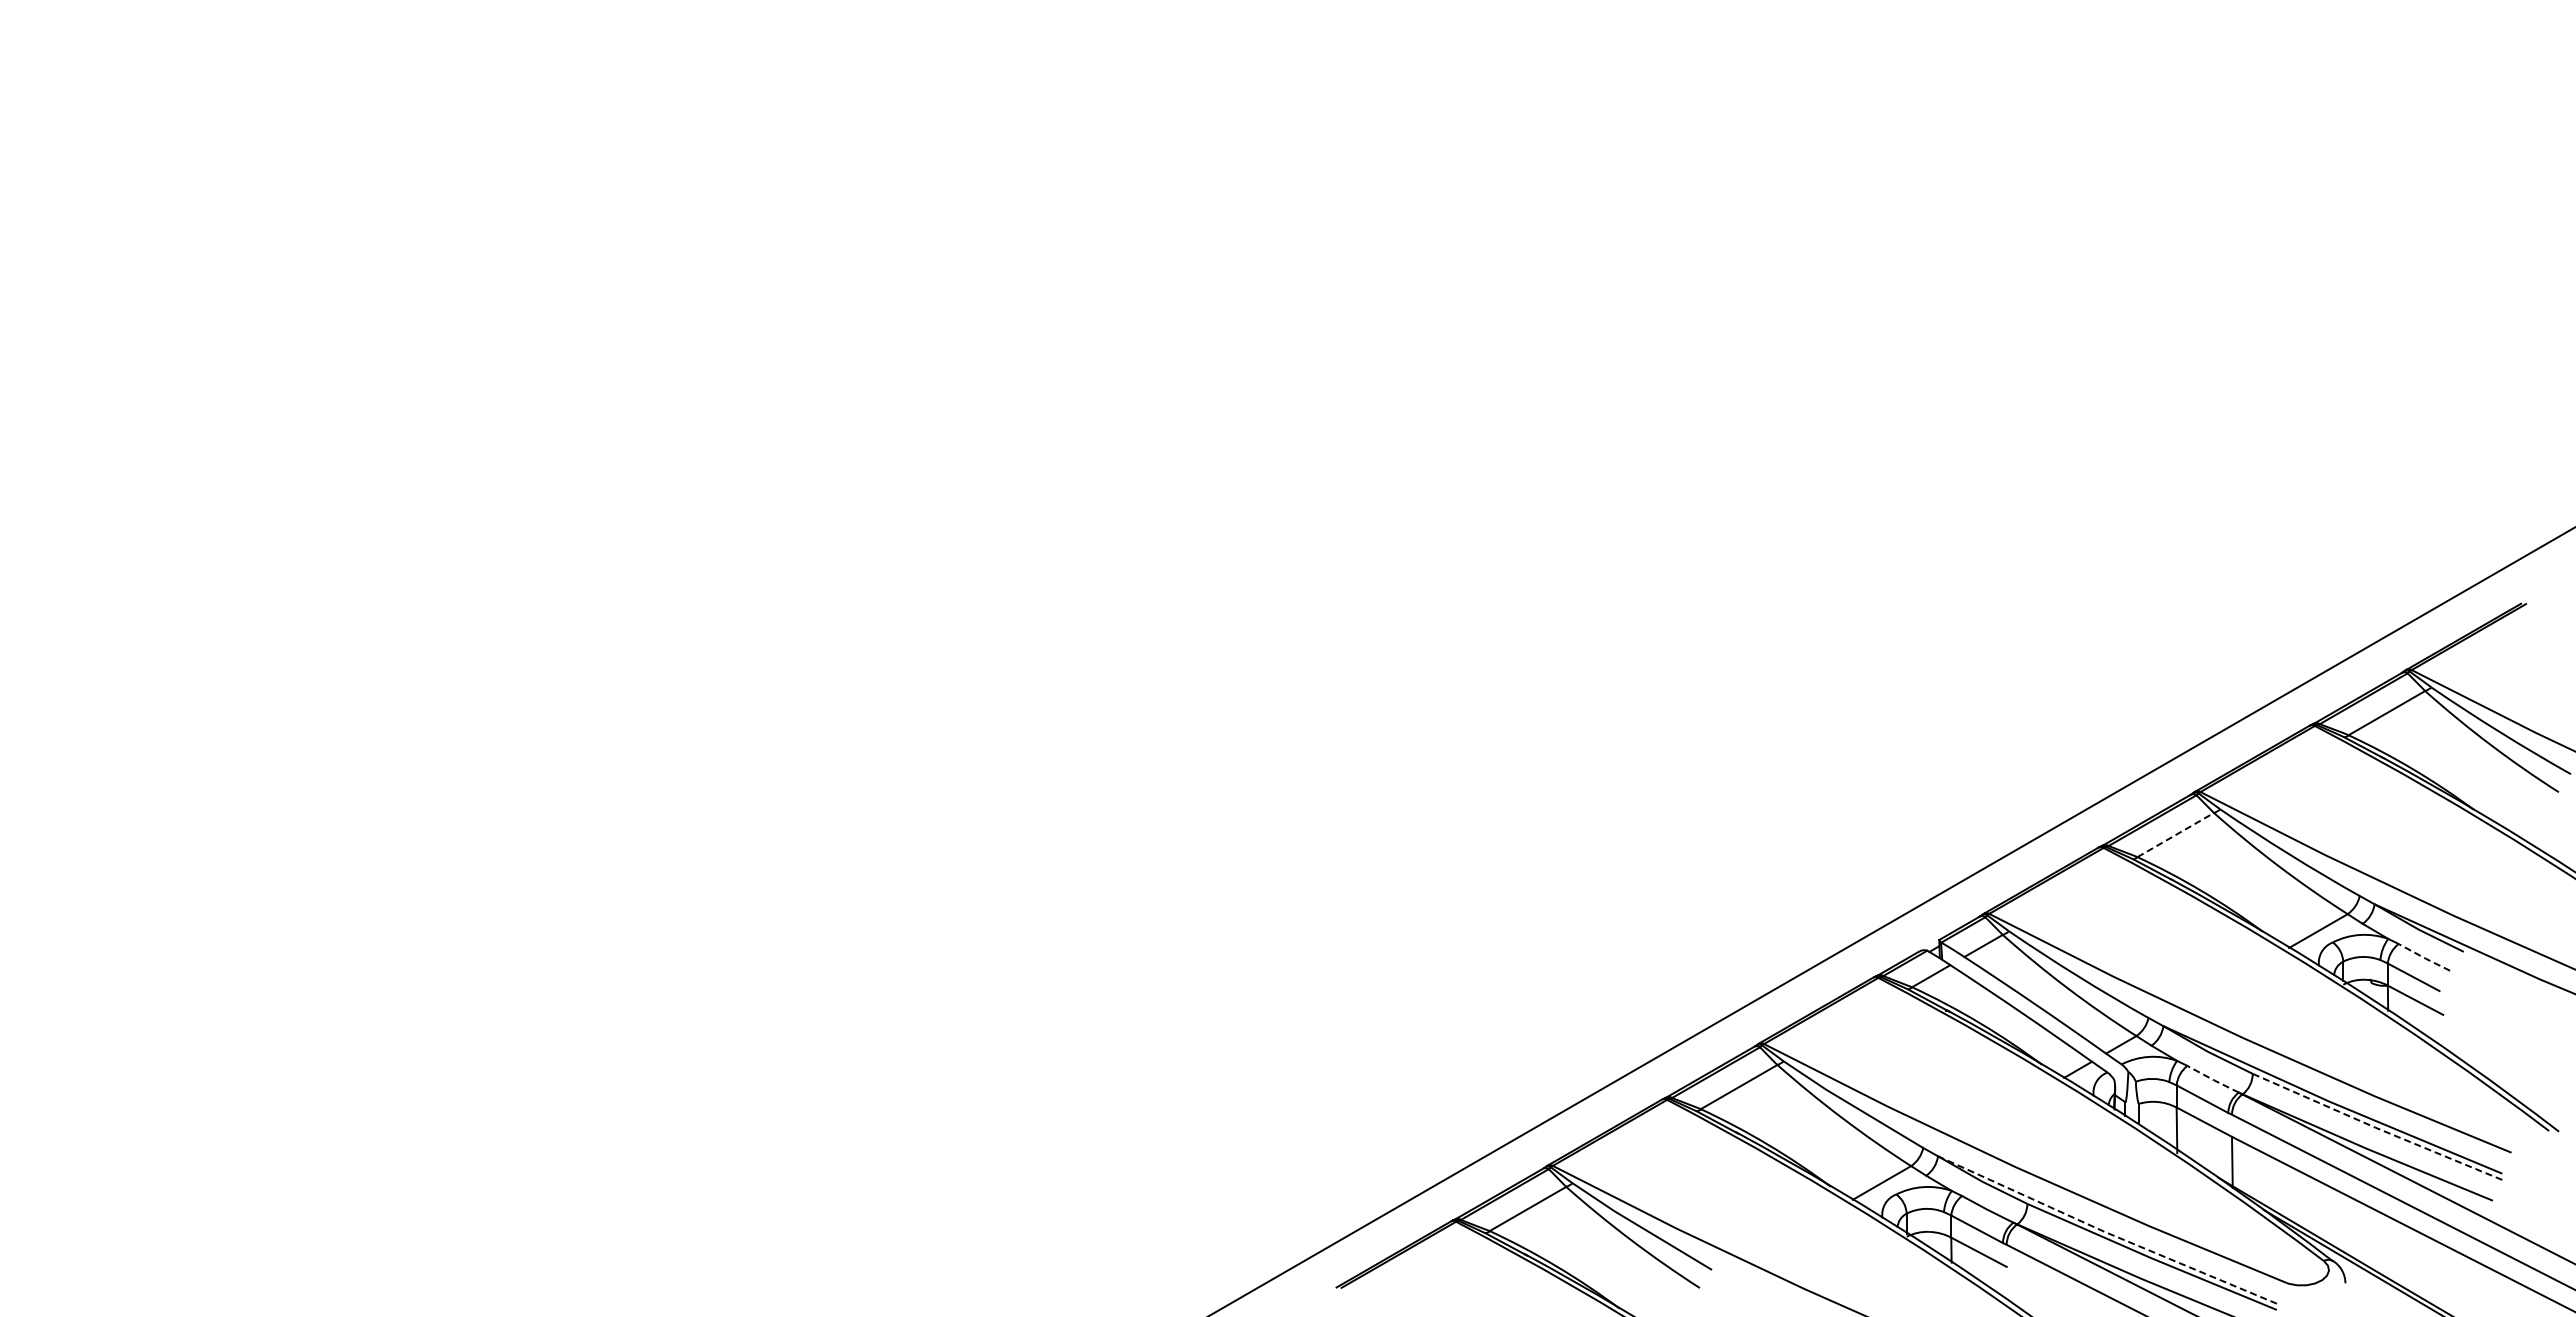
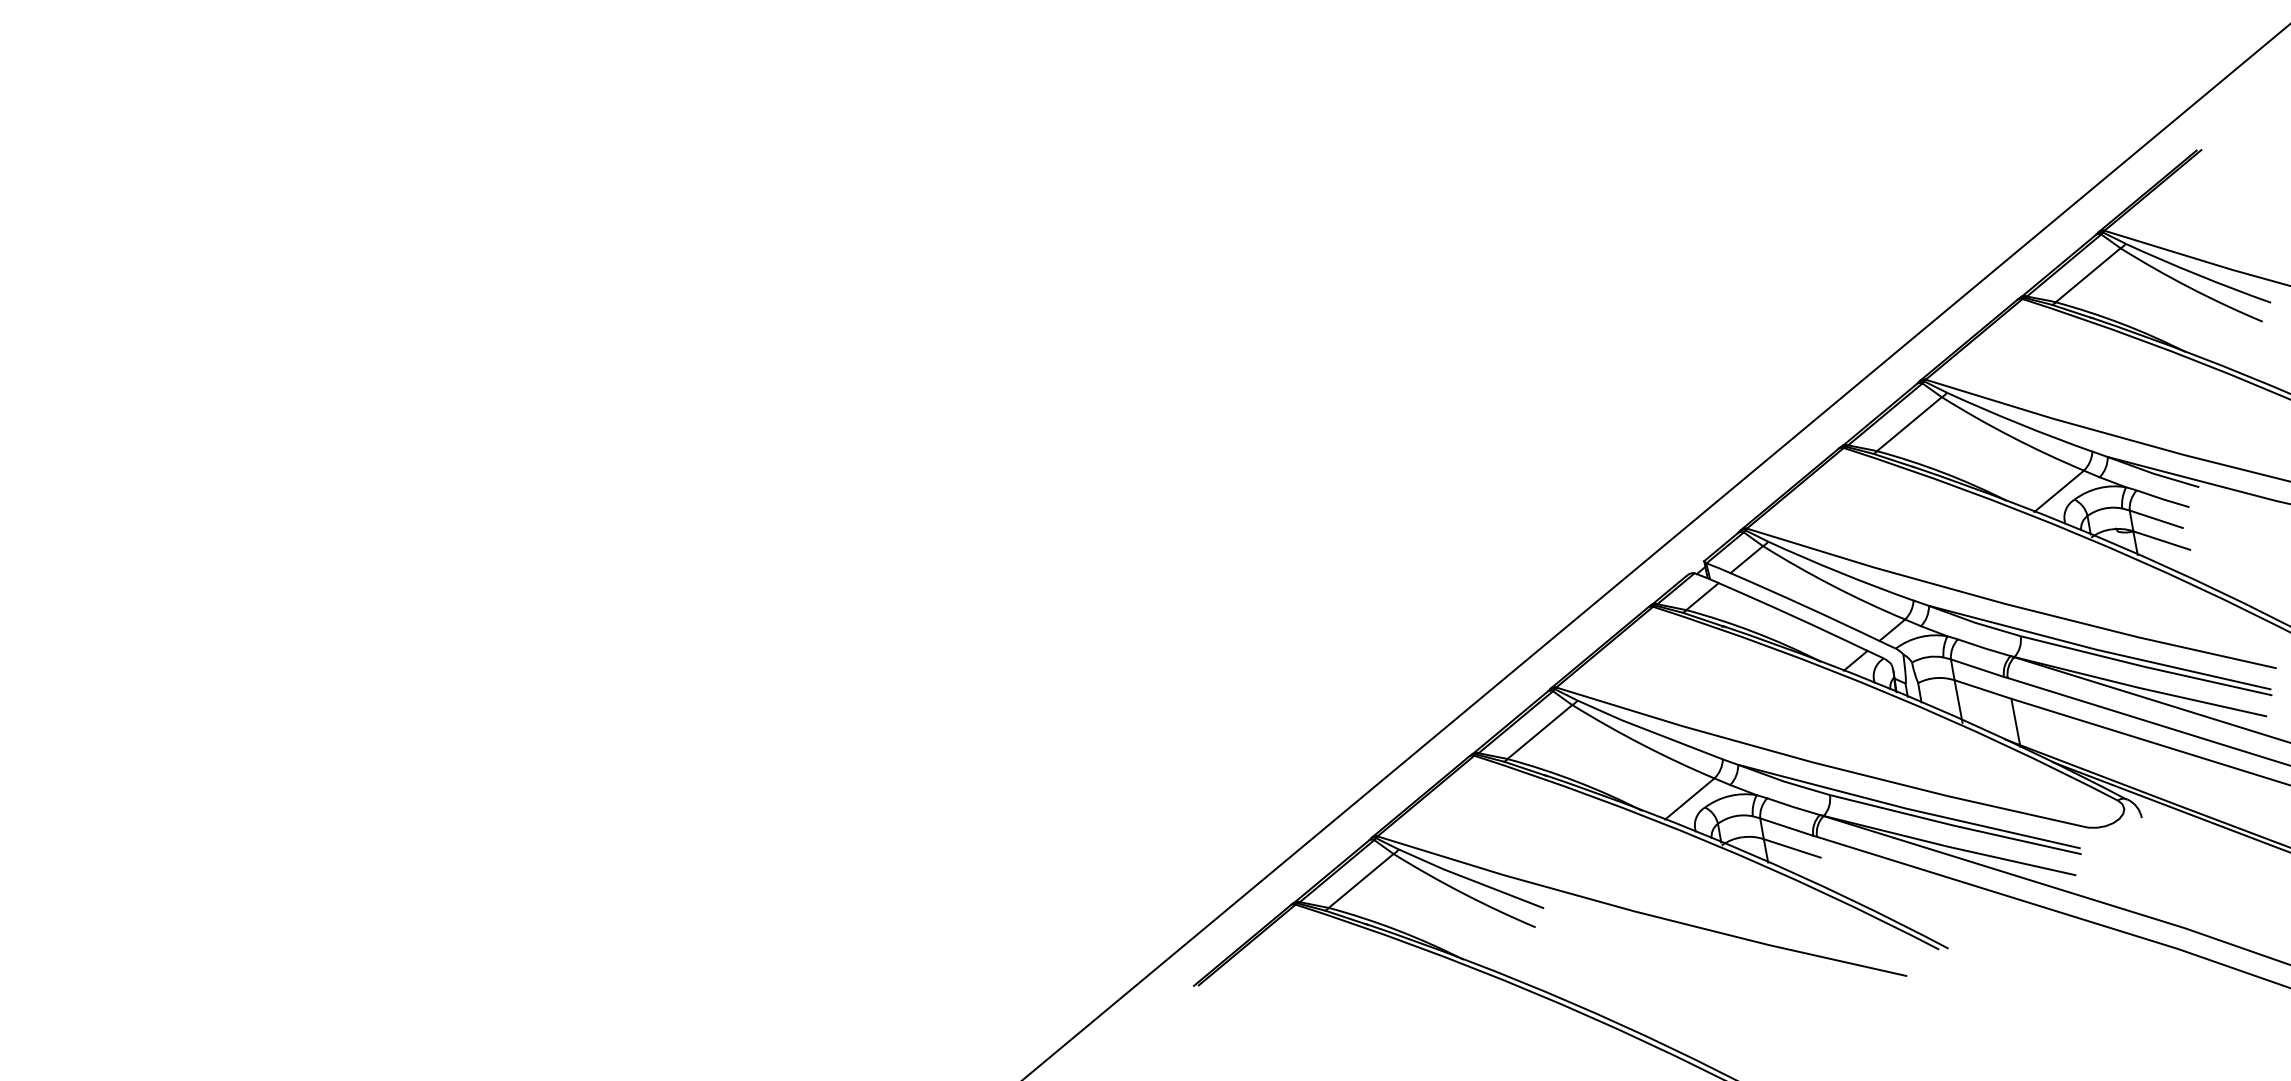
line: (2176, 834) -> (1910, 423), dashed -> solid
line: (2424, 958) -> (2163, 499), dashed -> solid
line: (2213, 1080) -> (1984, 648), dashed -> solid
line: (2375, 1127) -> (2144, 666), dashed -> solid
line: (2105, 1232) -> (1907, 809), dashed -> solid

